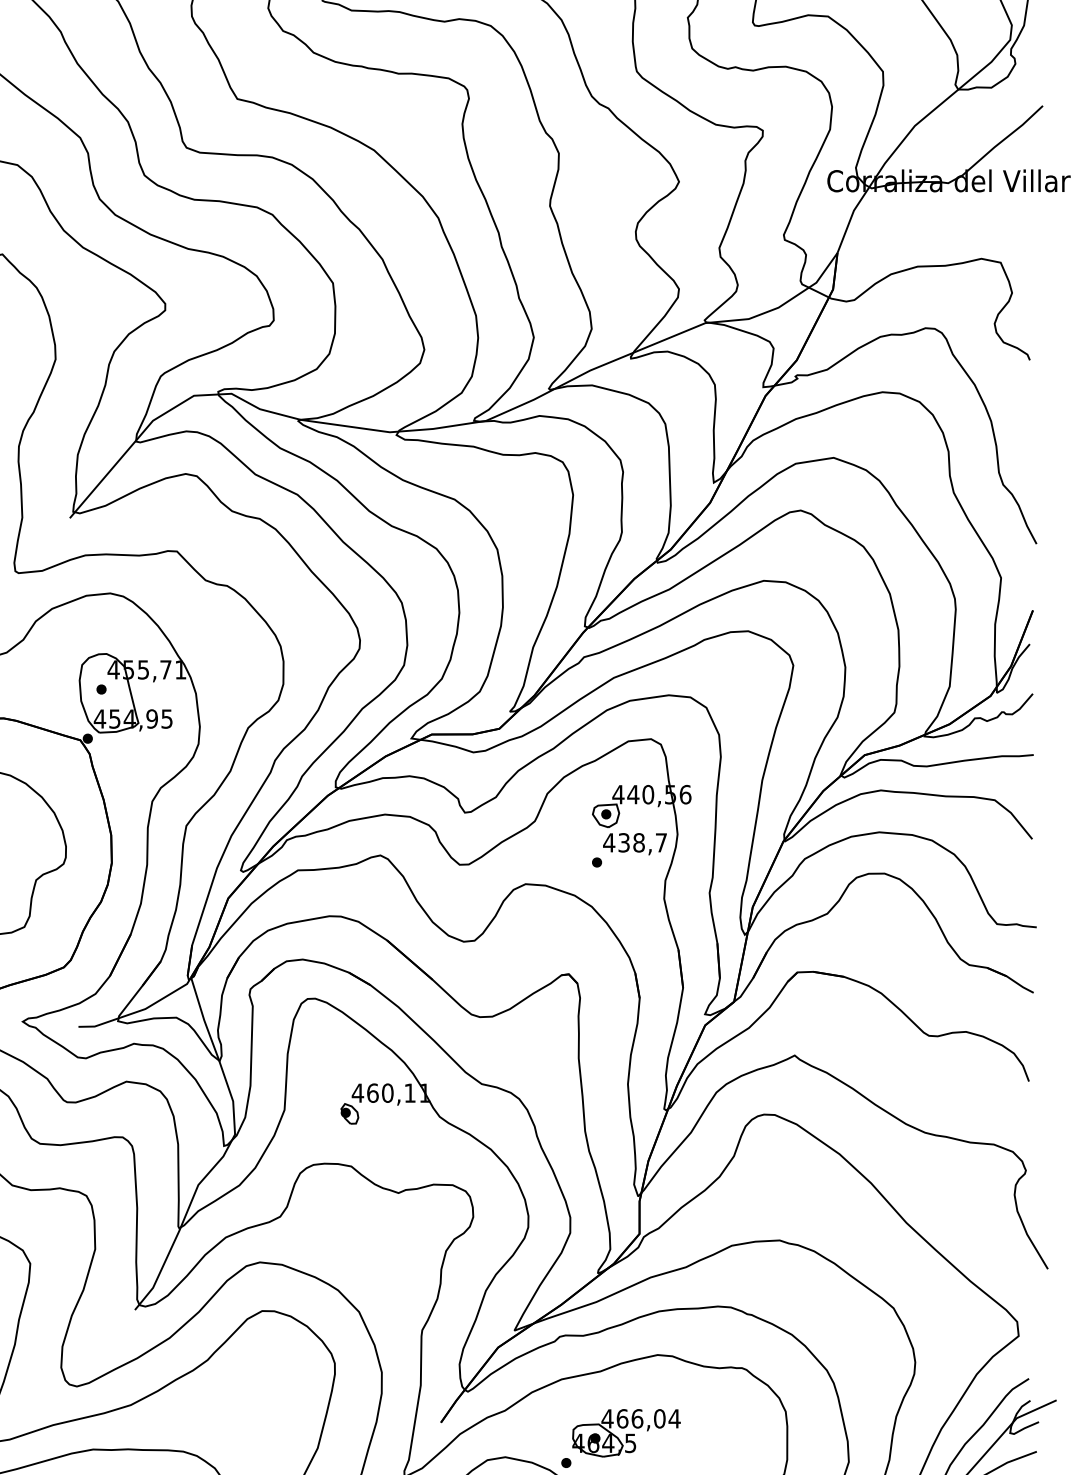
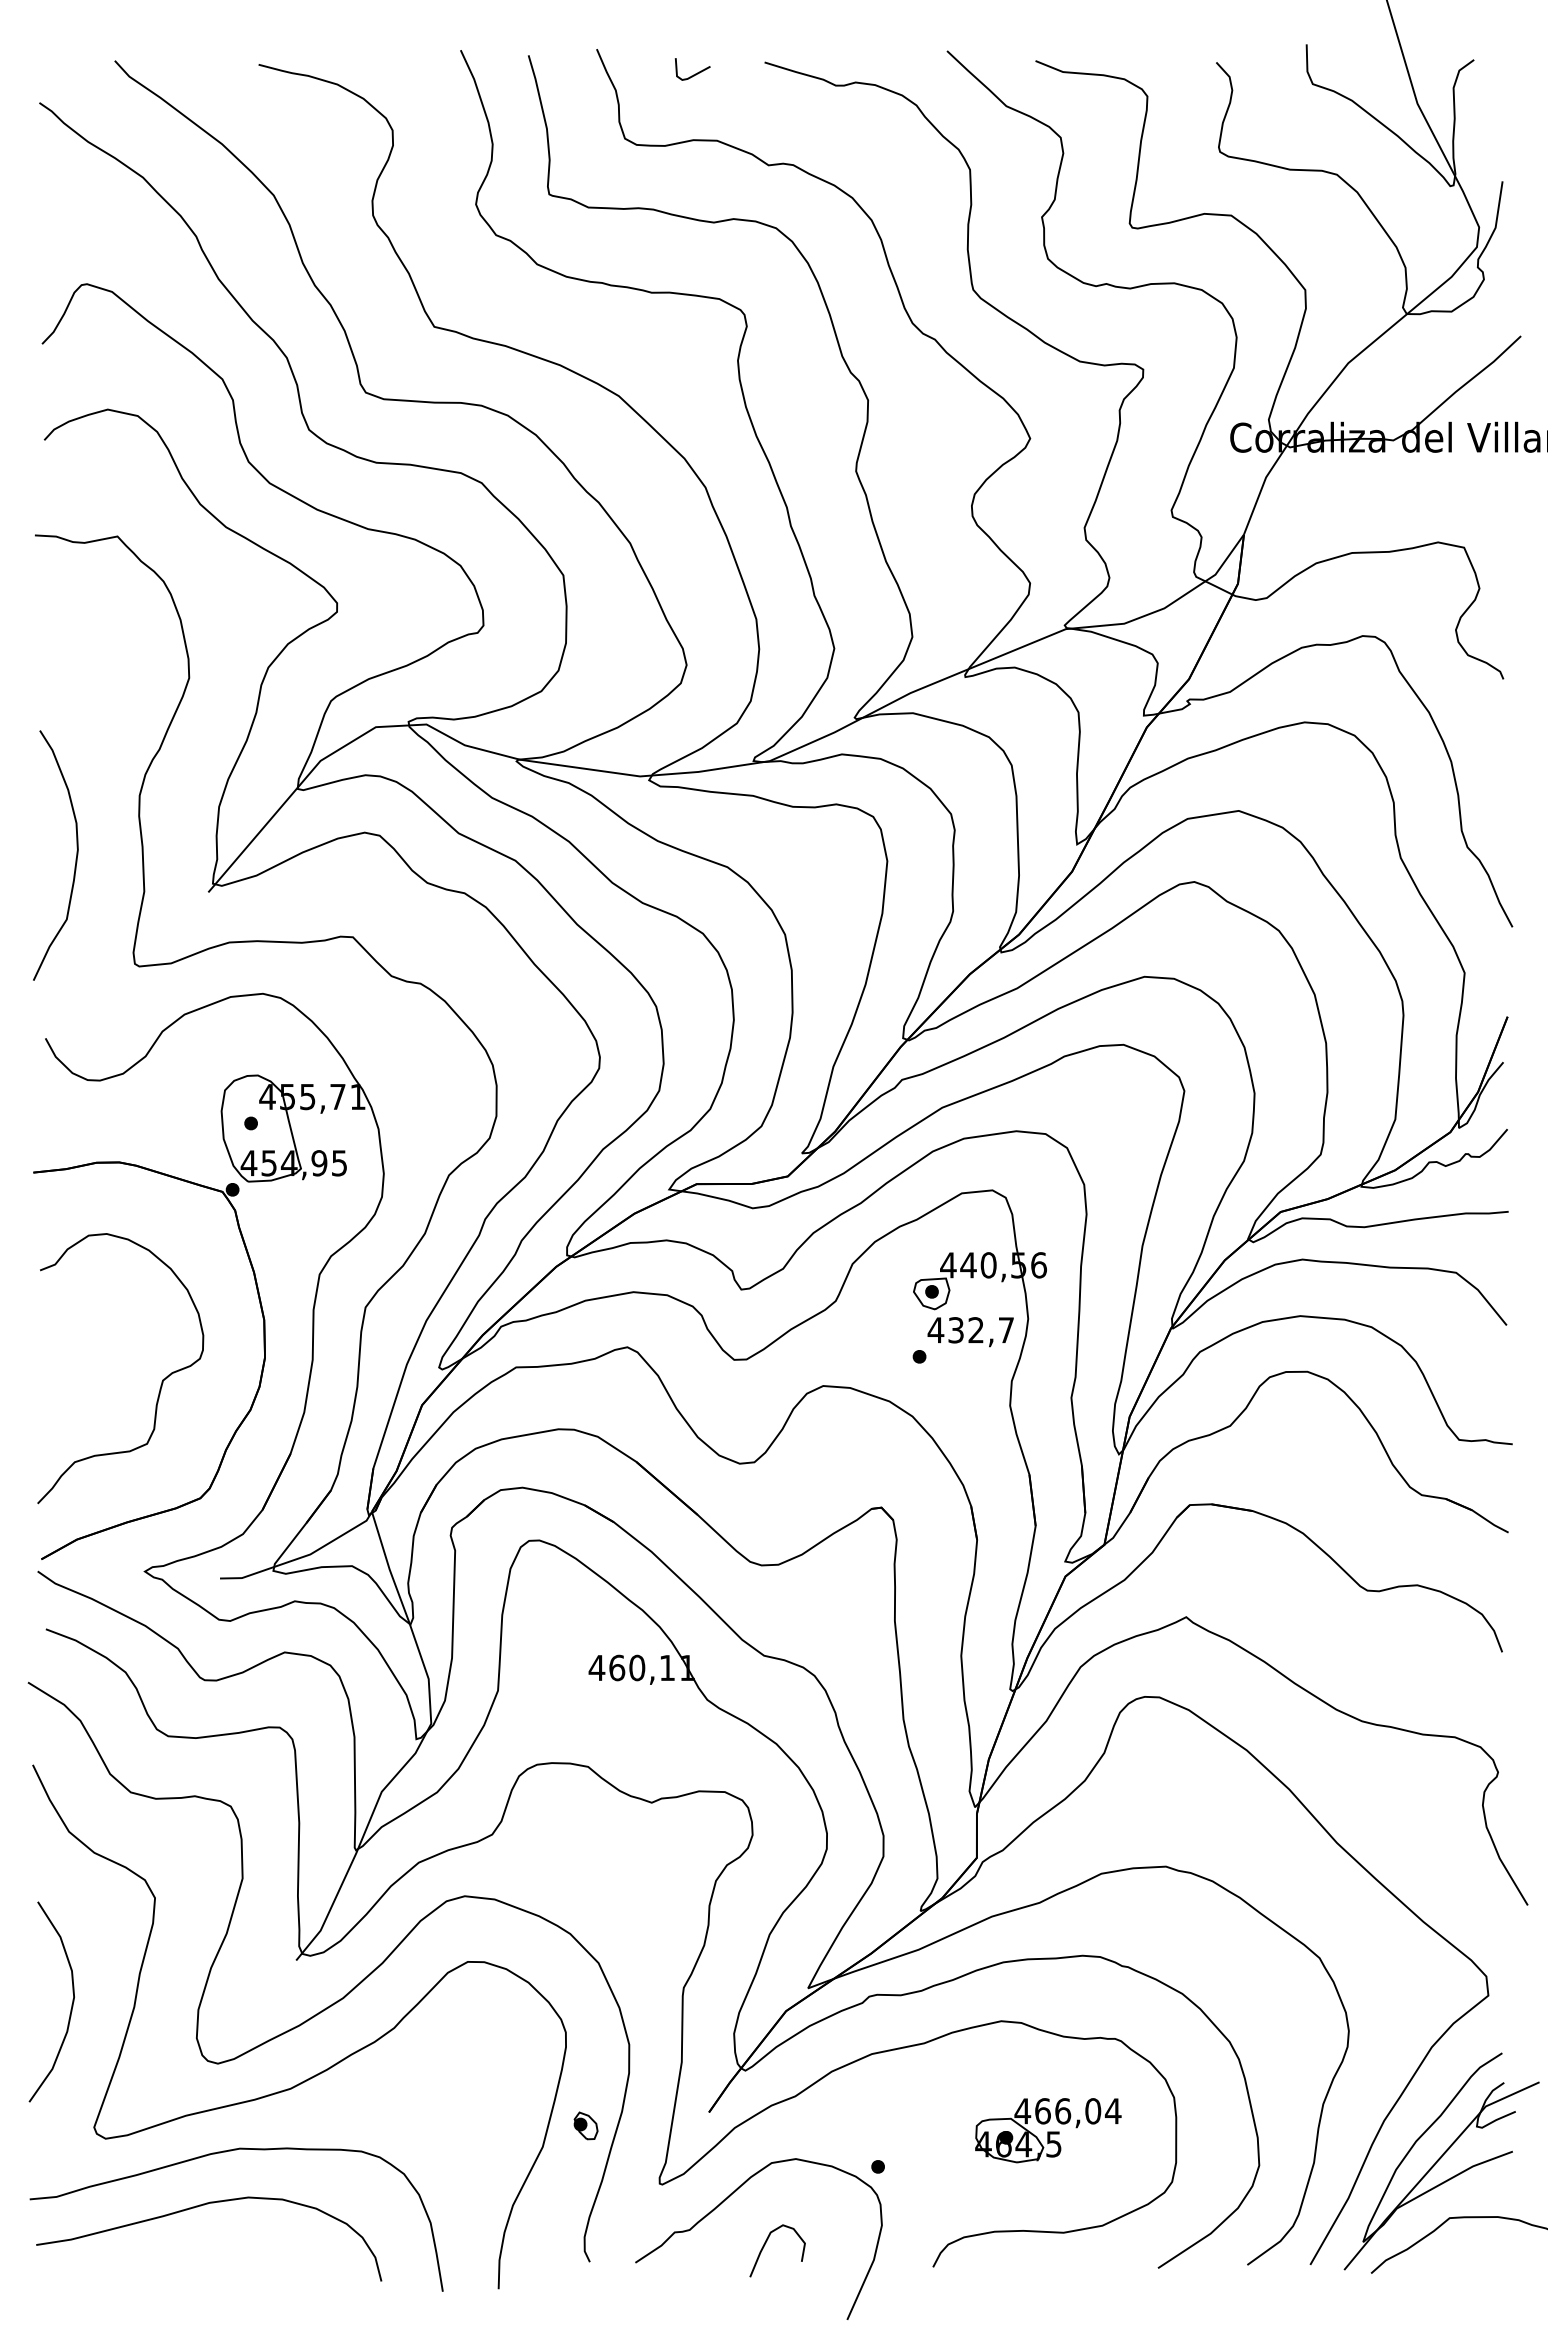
text: (639, 843) -> (976, 1330), 438,7 -> 432,7
part: (349, 1113) -> (585, 2125), moved
part: (626, 1433) -> (1048, 2130), moved

